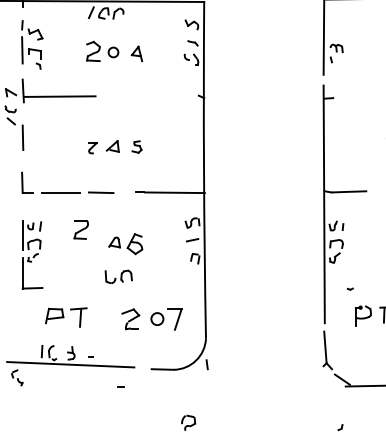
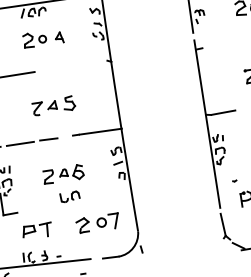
part: (136, 146) -> (68, 103), size x1.67
part: (92, 147) -> (37, 108), size x1.67
part: (80, 229) -> (48, 176), moved

